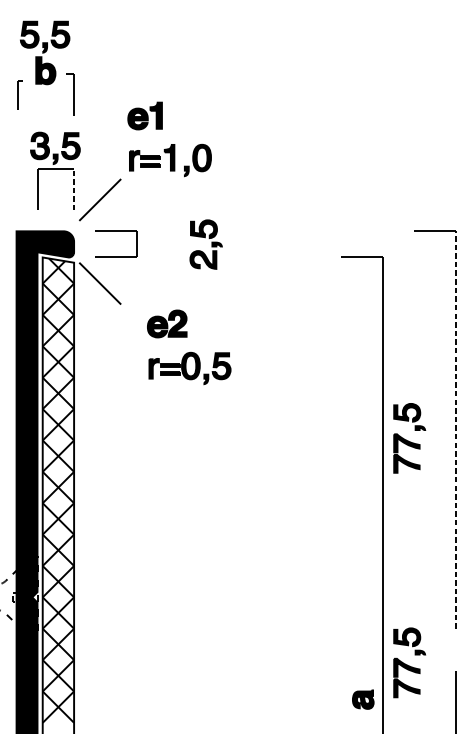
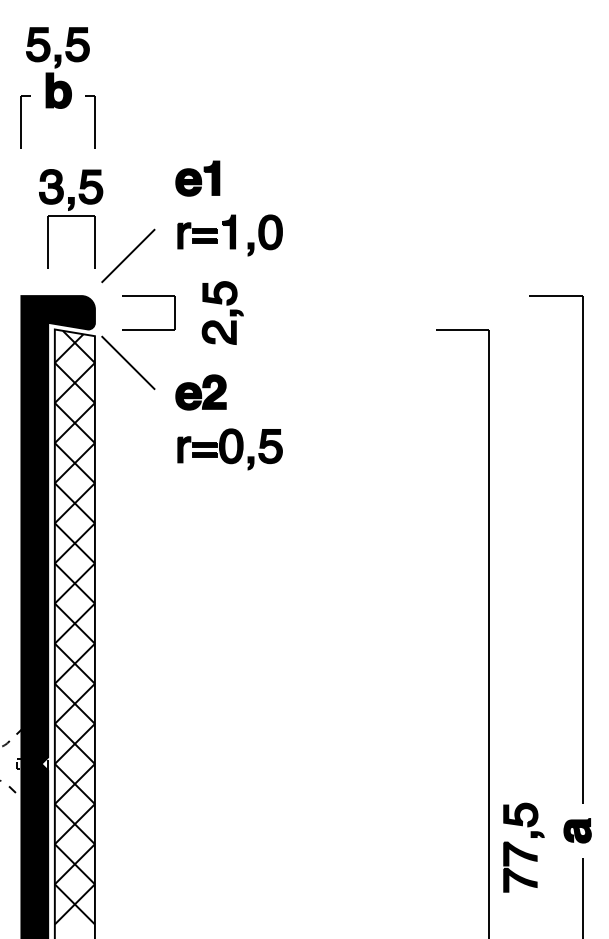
part: (19, 94) -> (25, 121), size x1.43
part: (171, 144) -> (231, 214), moved
line: (73, 189) -> (94, 242), dashed -> solid
part: (211, 244) -> (229, 312), moved
part: (188, 347) -> (228, 422), moved
line: (455, 429) -> (582, 549), dashed -> solid
part: (409, 438) -> (523, 560), removed
part: (363, 699) -> (577, 830), moved

